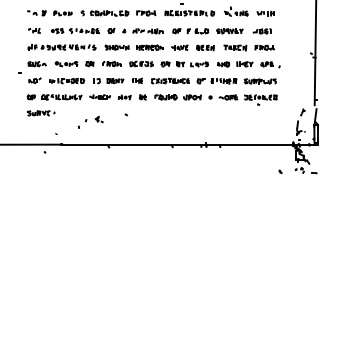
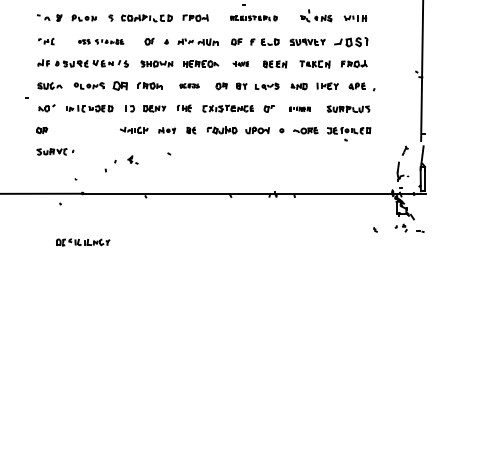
part: (189, 13) -> (253, 18), size x0.7
part: (74, 30) -> (100, 41), size x0.7
part: (261, 31) -> (350, 42), size x1.4
part: (179, 47) -> (240, 63), size x0.7
part: (89, 63) -> (120, 85), size x1.4
part: (141, 63) -> (189, 85), size x0.6
part: (223, 81) -> (299, 109), size x0.6
part: (62, 97) -> (83, 242), moved

